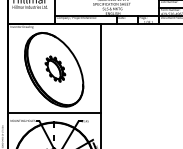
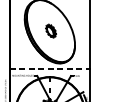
part: (55, 68) -> (51, 30), size x0.6
line: (54, 112) -> (50, 68), solid -> dashed

